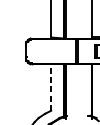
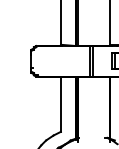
line: (50, 87) -> (60, 104), dashed -> solid

